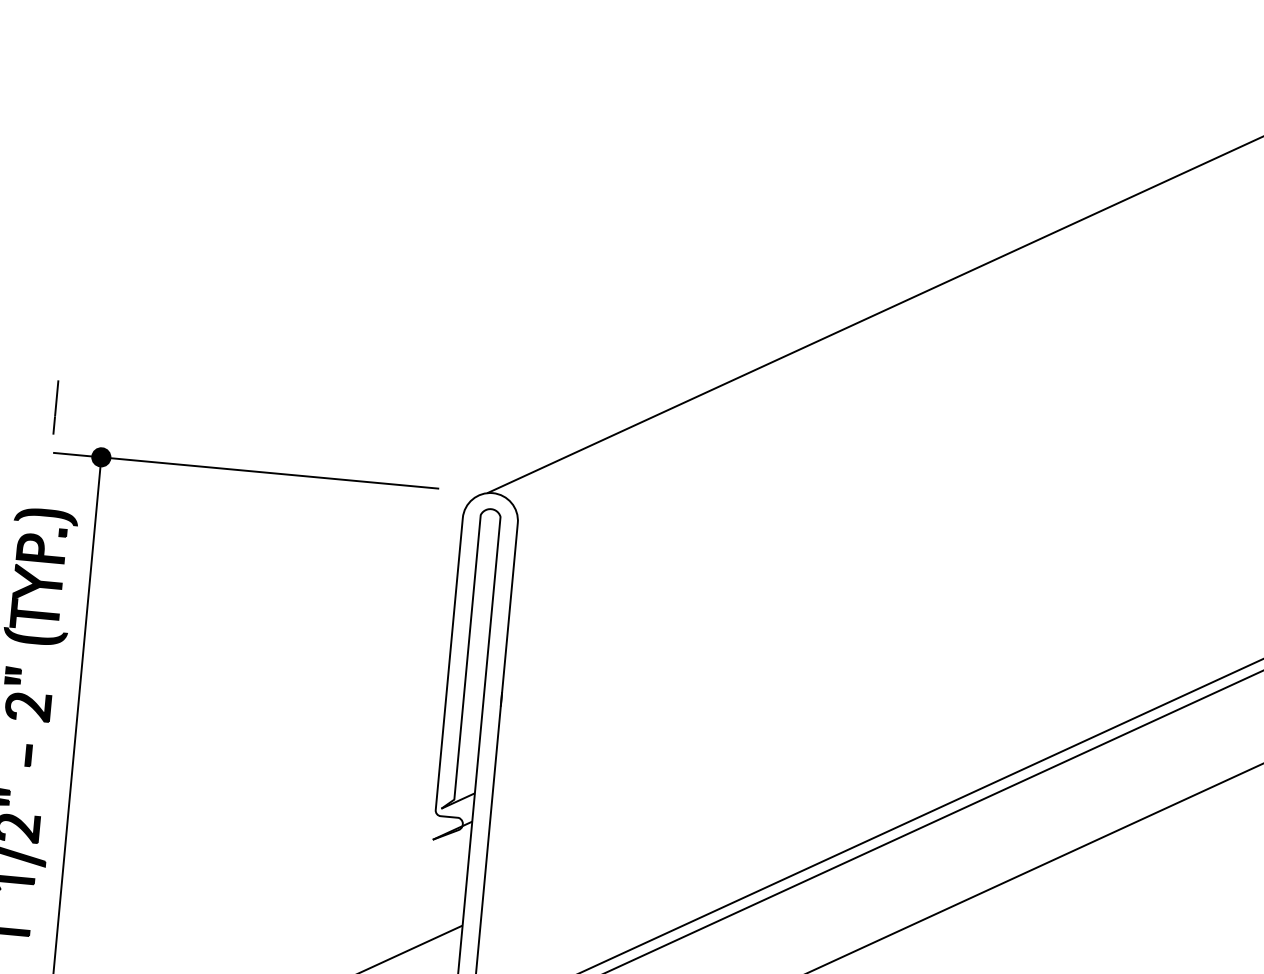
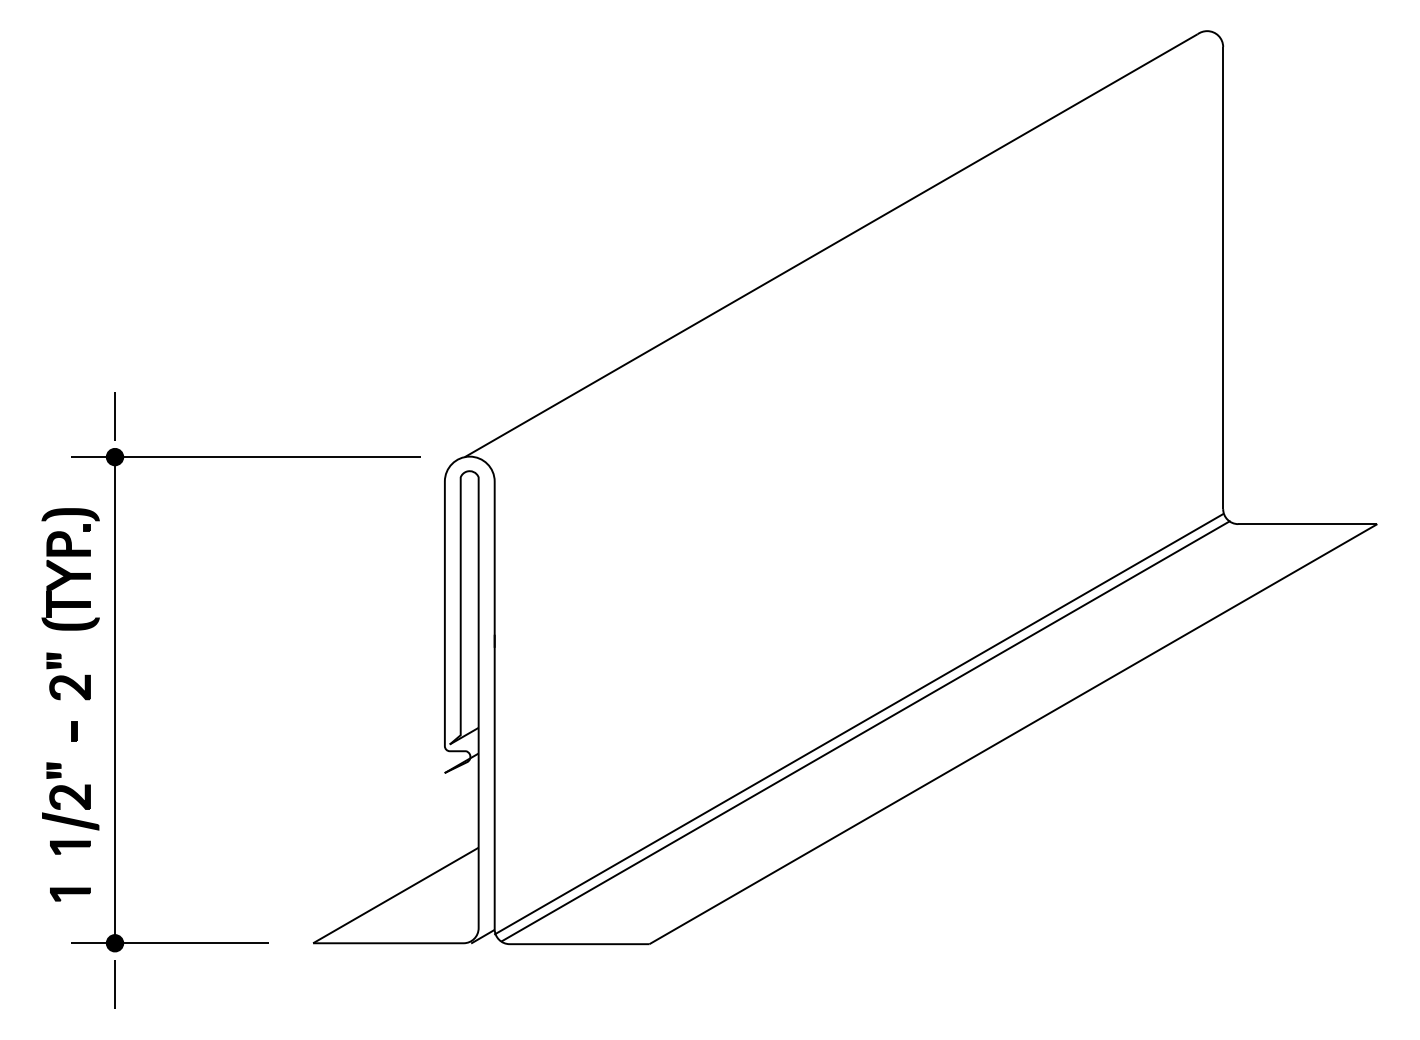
line: (55, 407) -> (114, 416), moved

